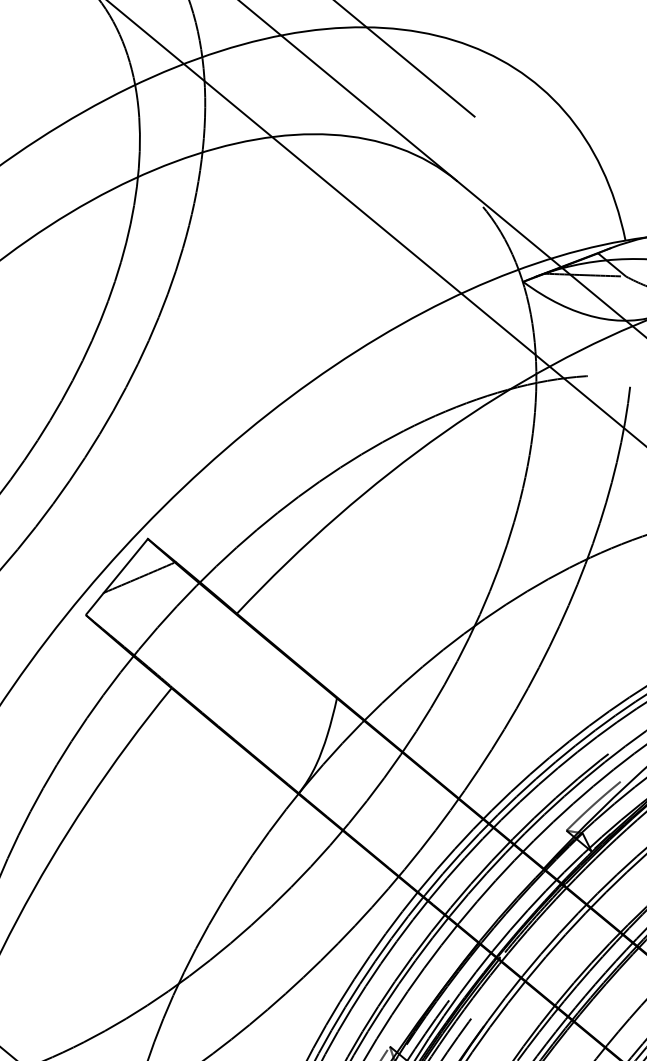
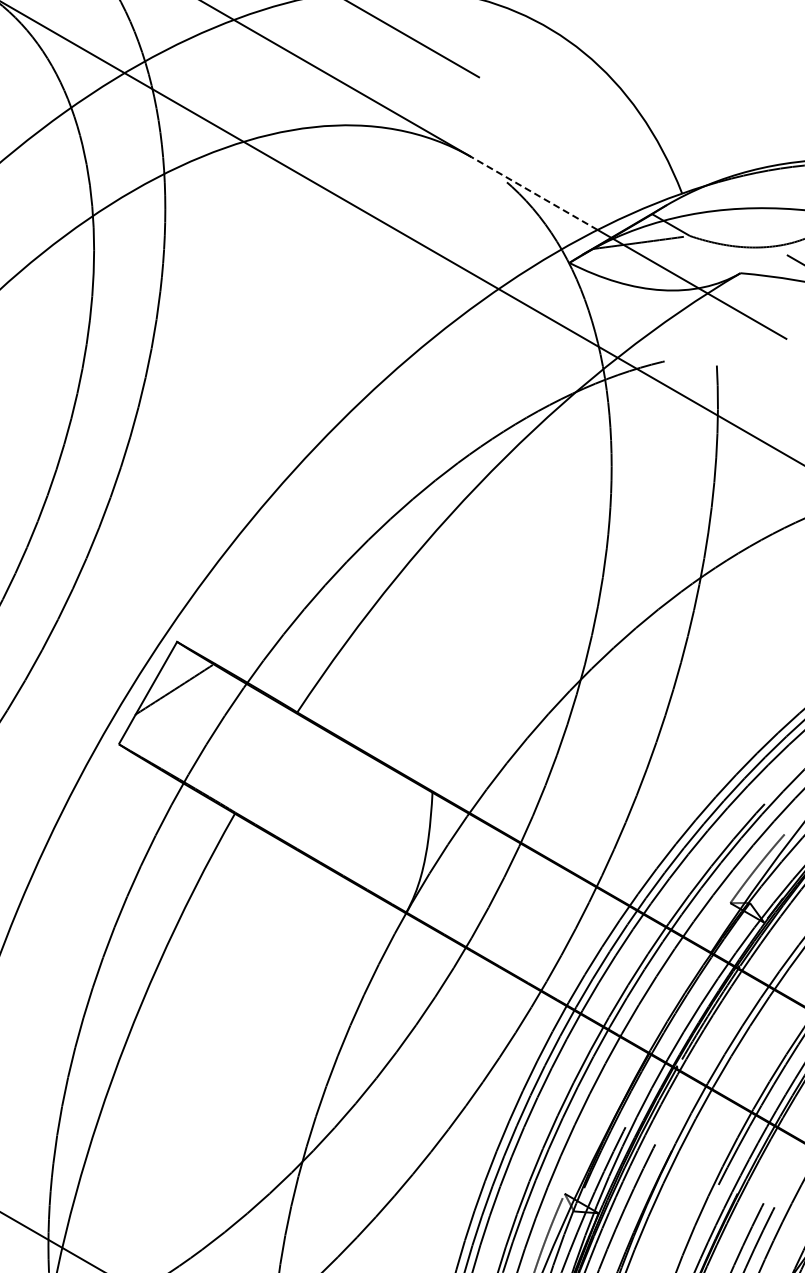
line: (504, 219) -> (534, 193), solid -> dashed

